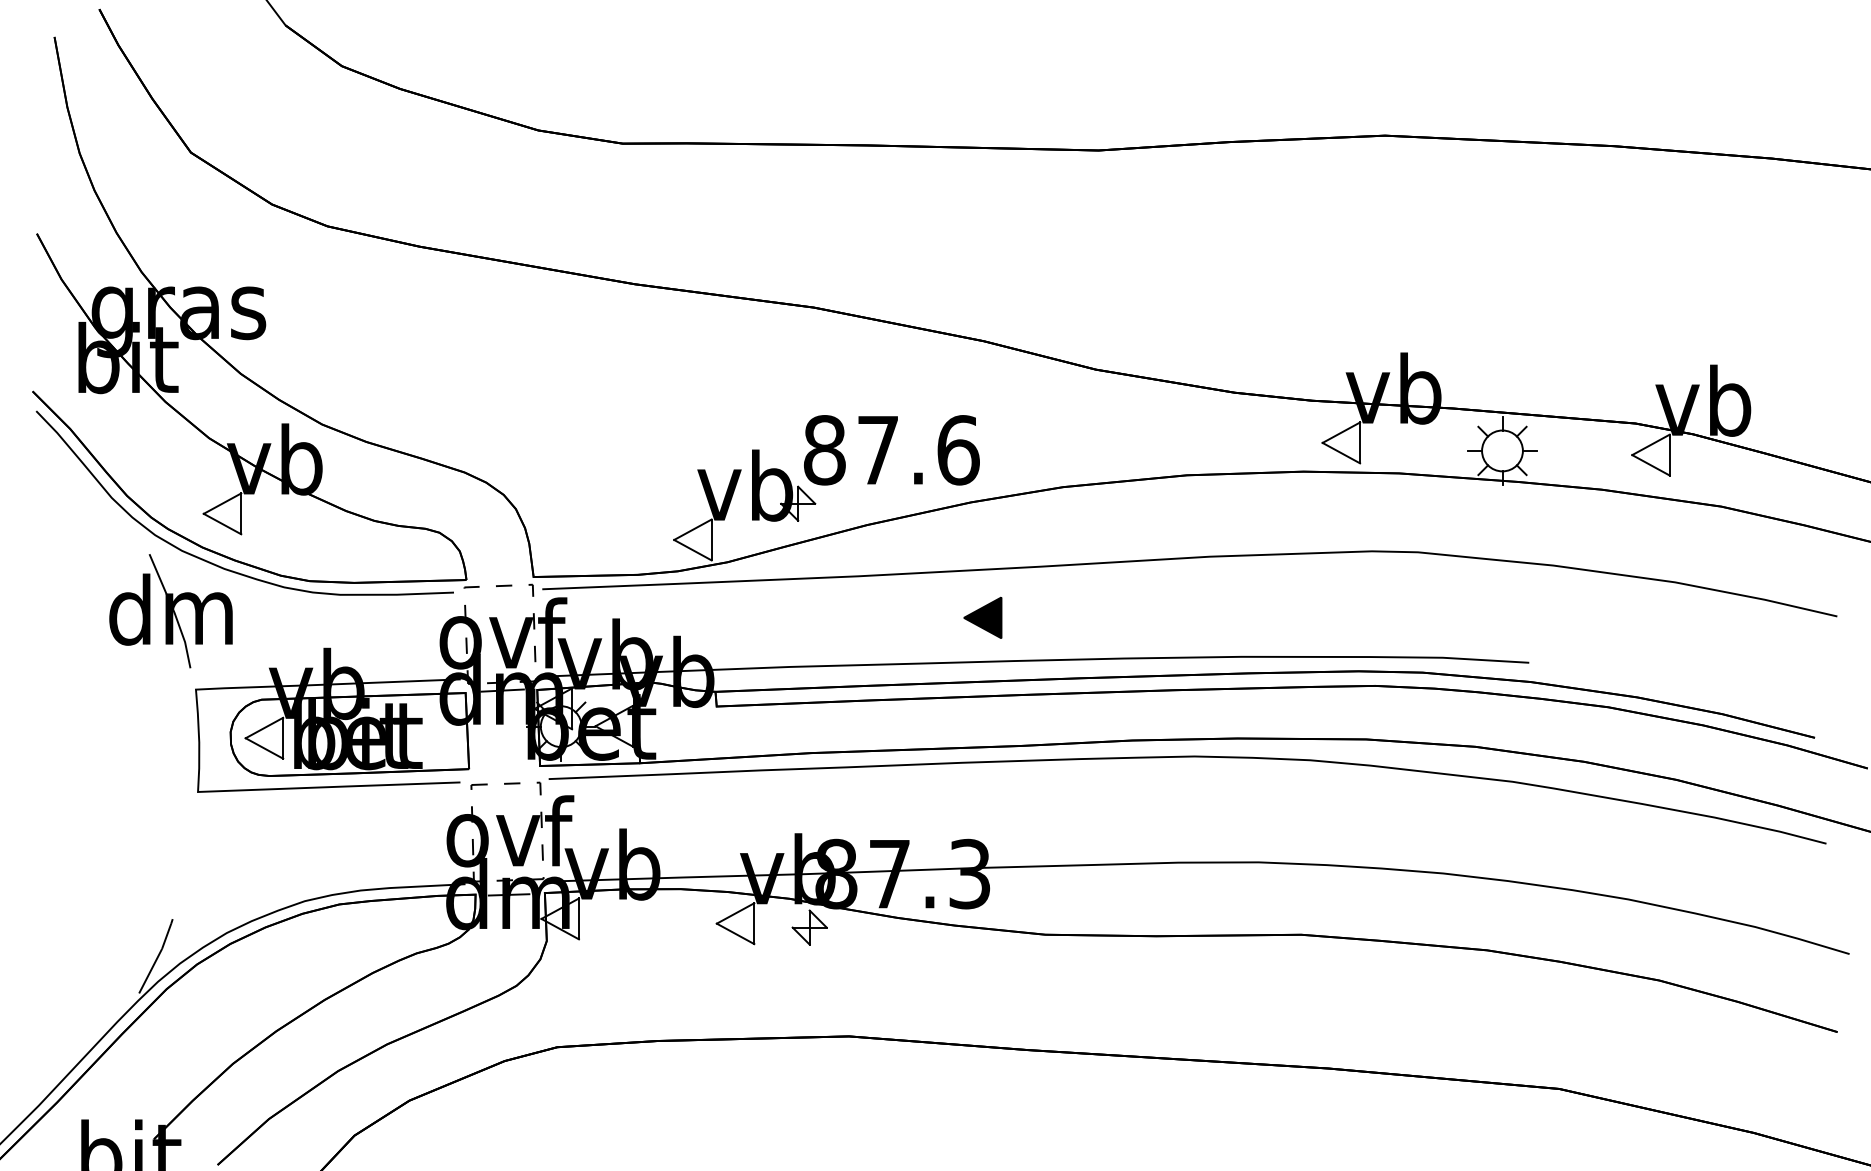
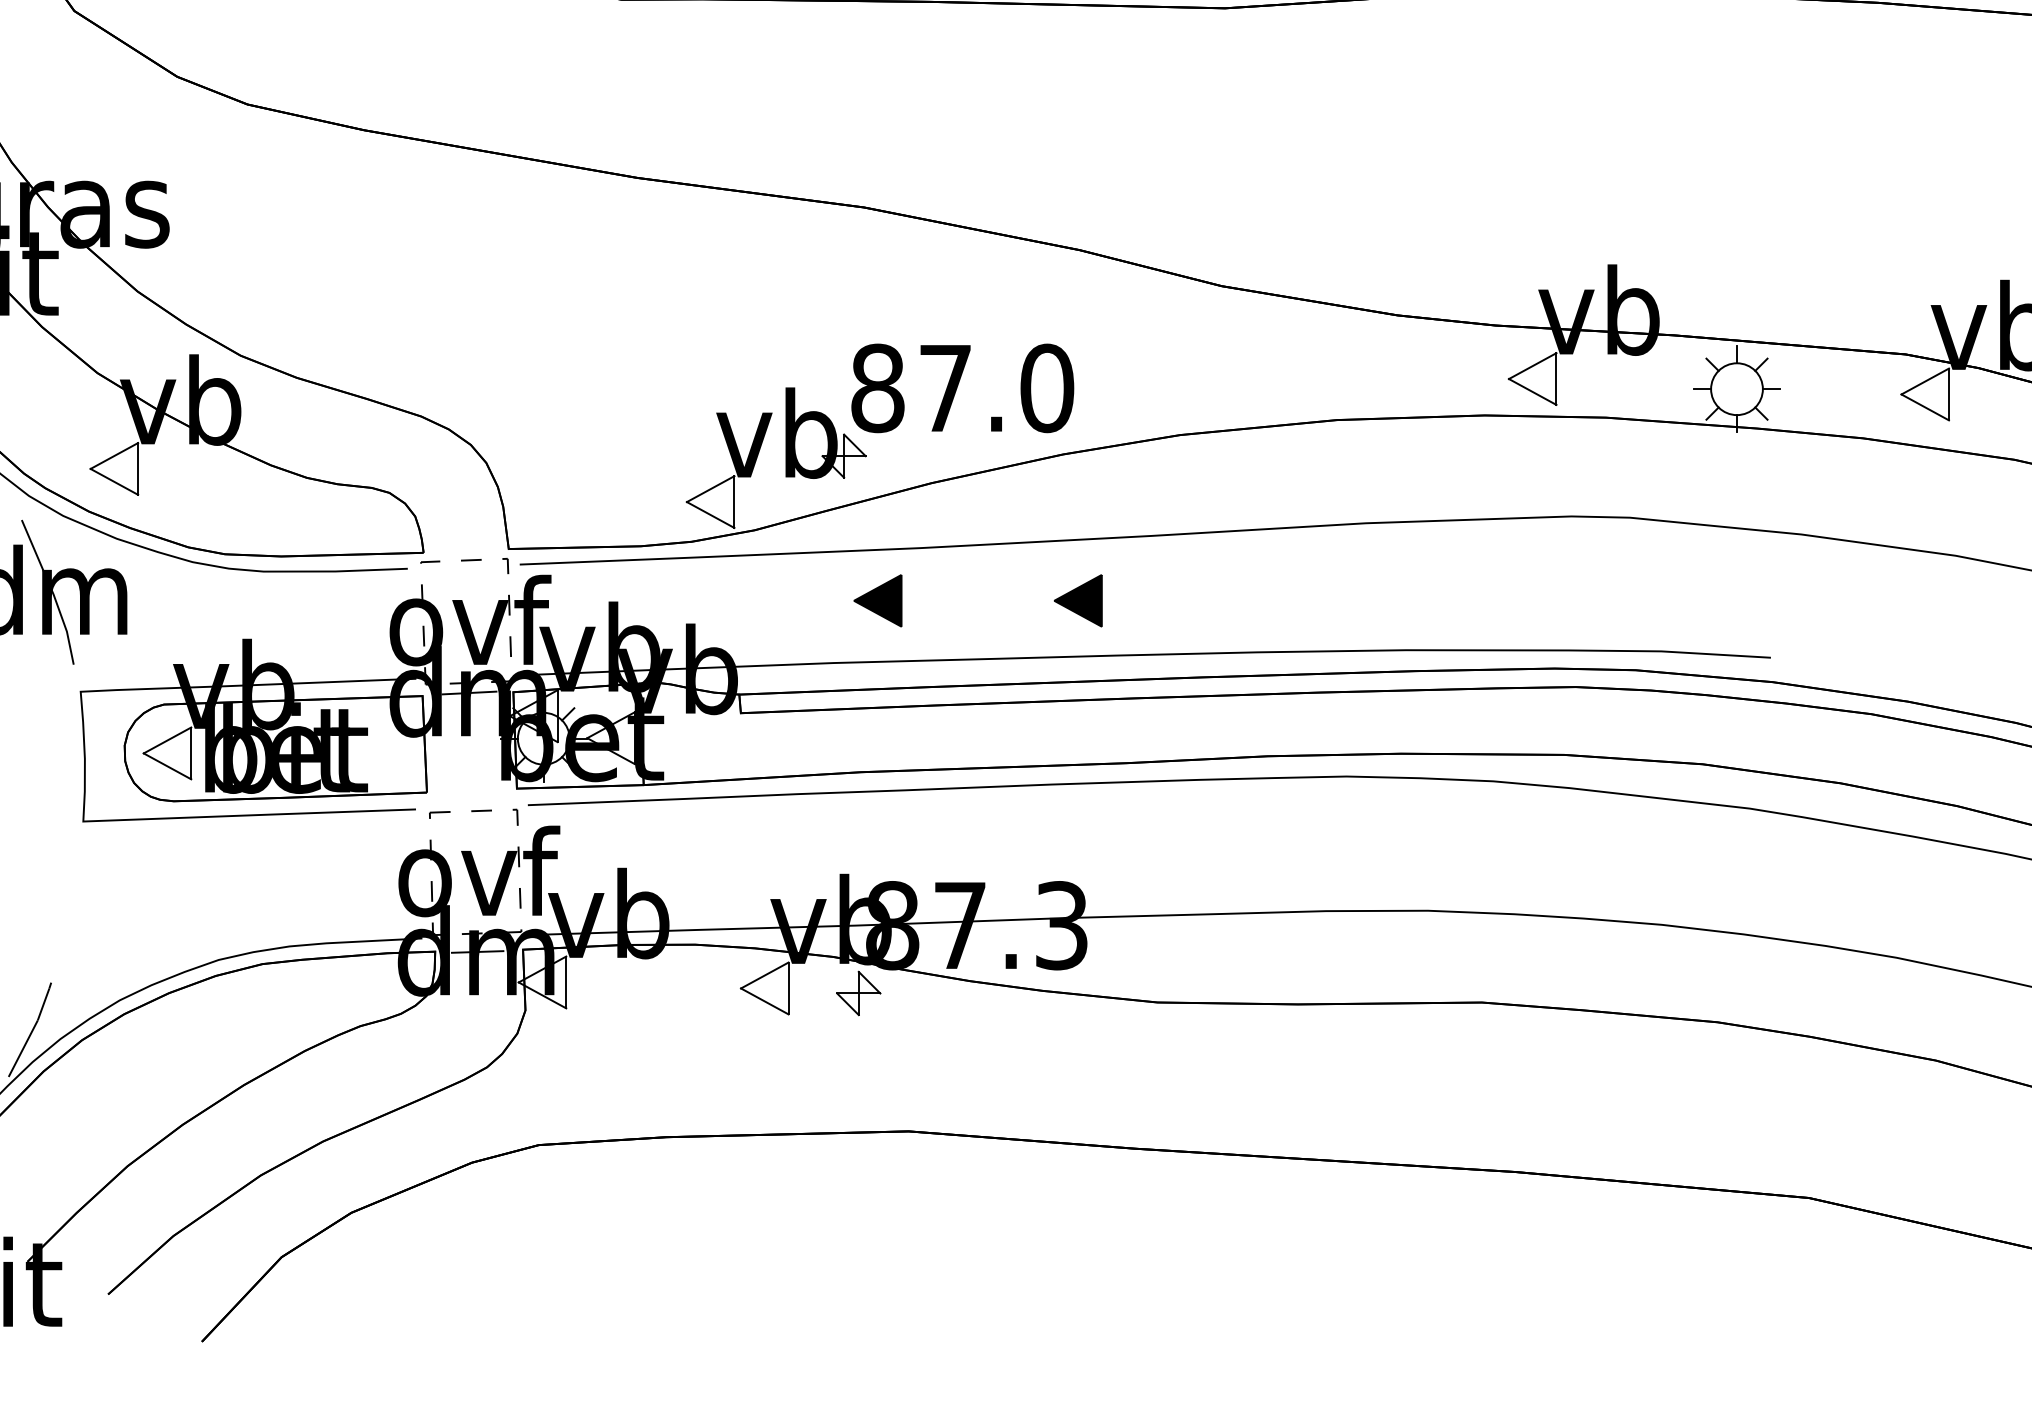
text: (958, 450) -> (1047, 388), 87.6 -> 87.0
part: (824, 617) -> (877, 600), added

